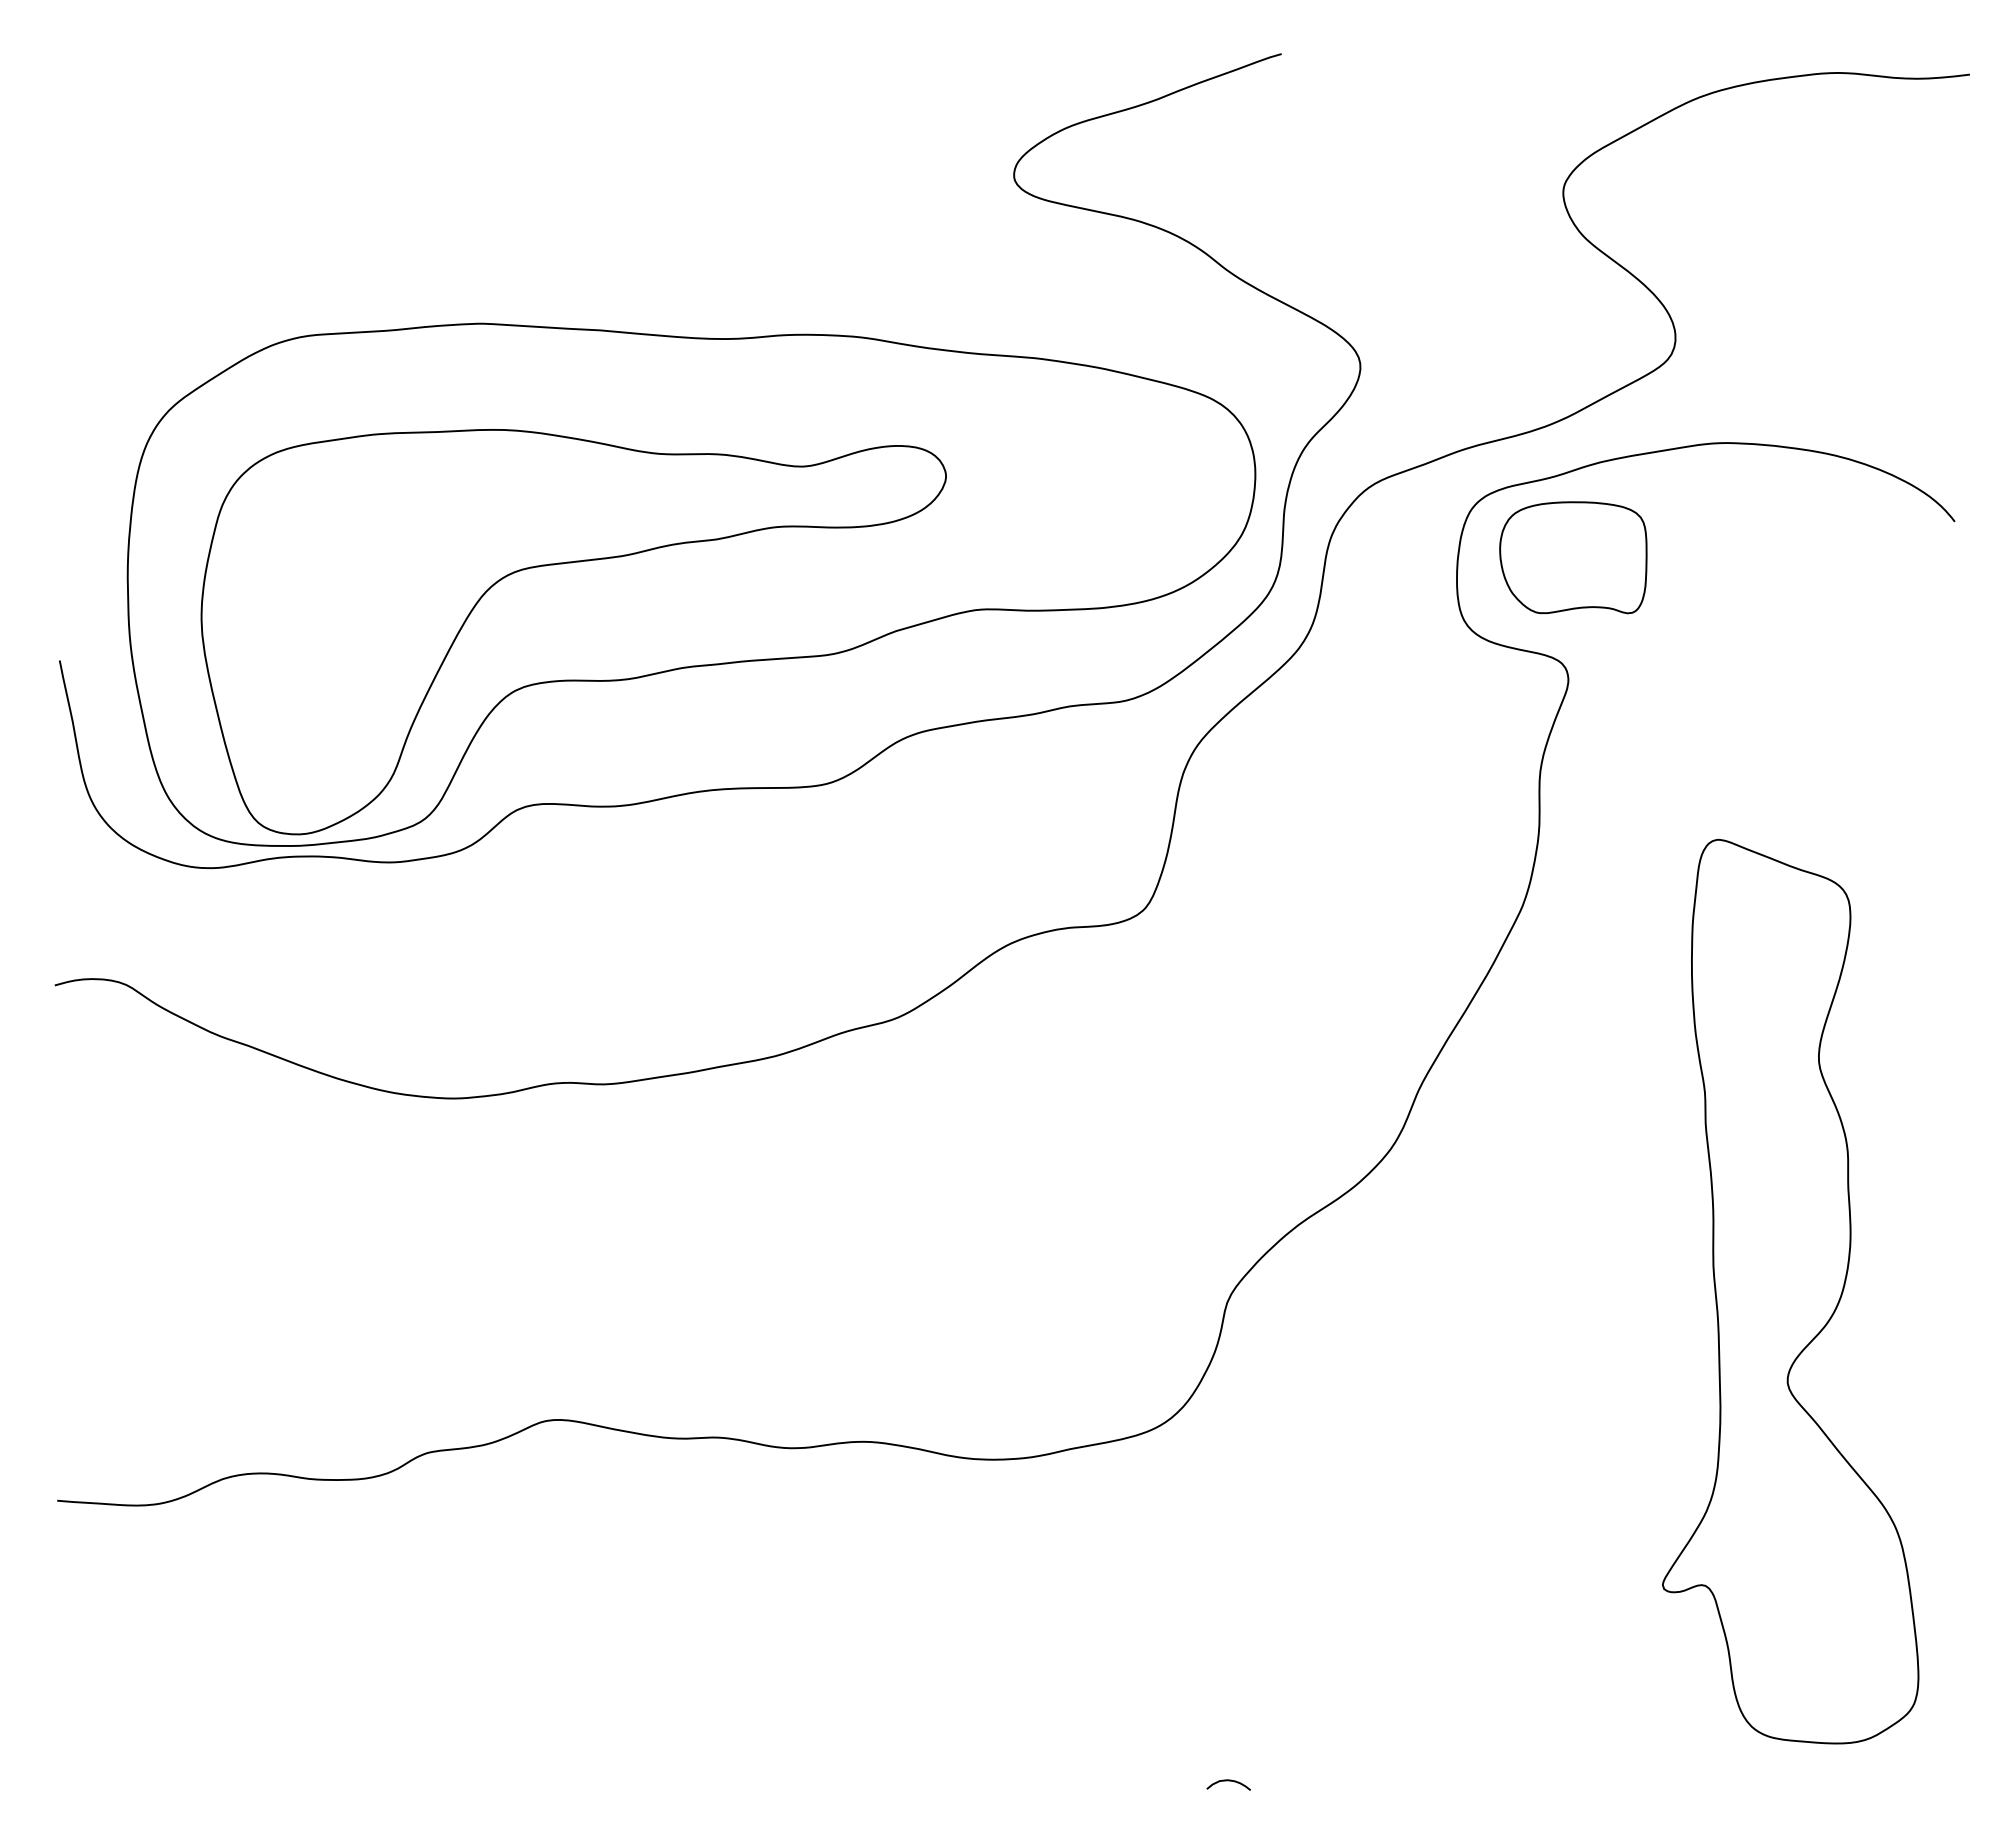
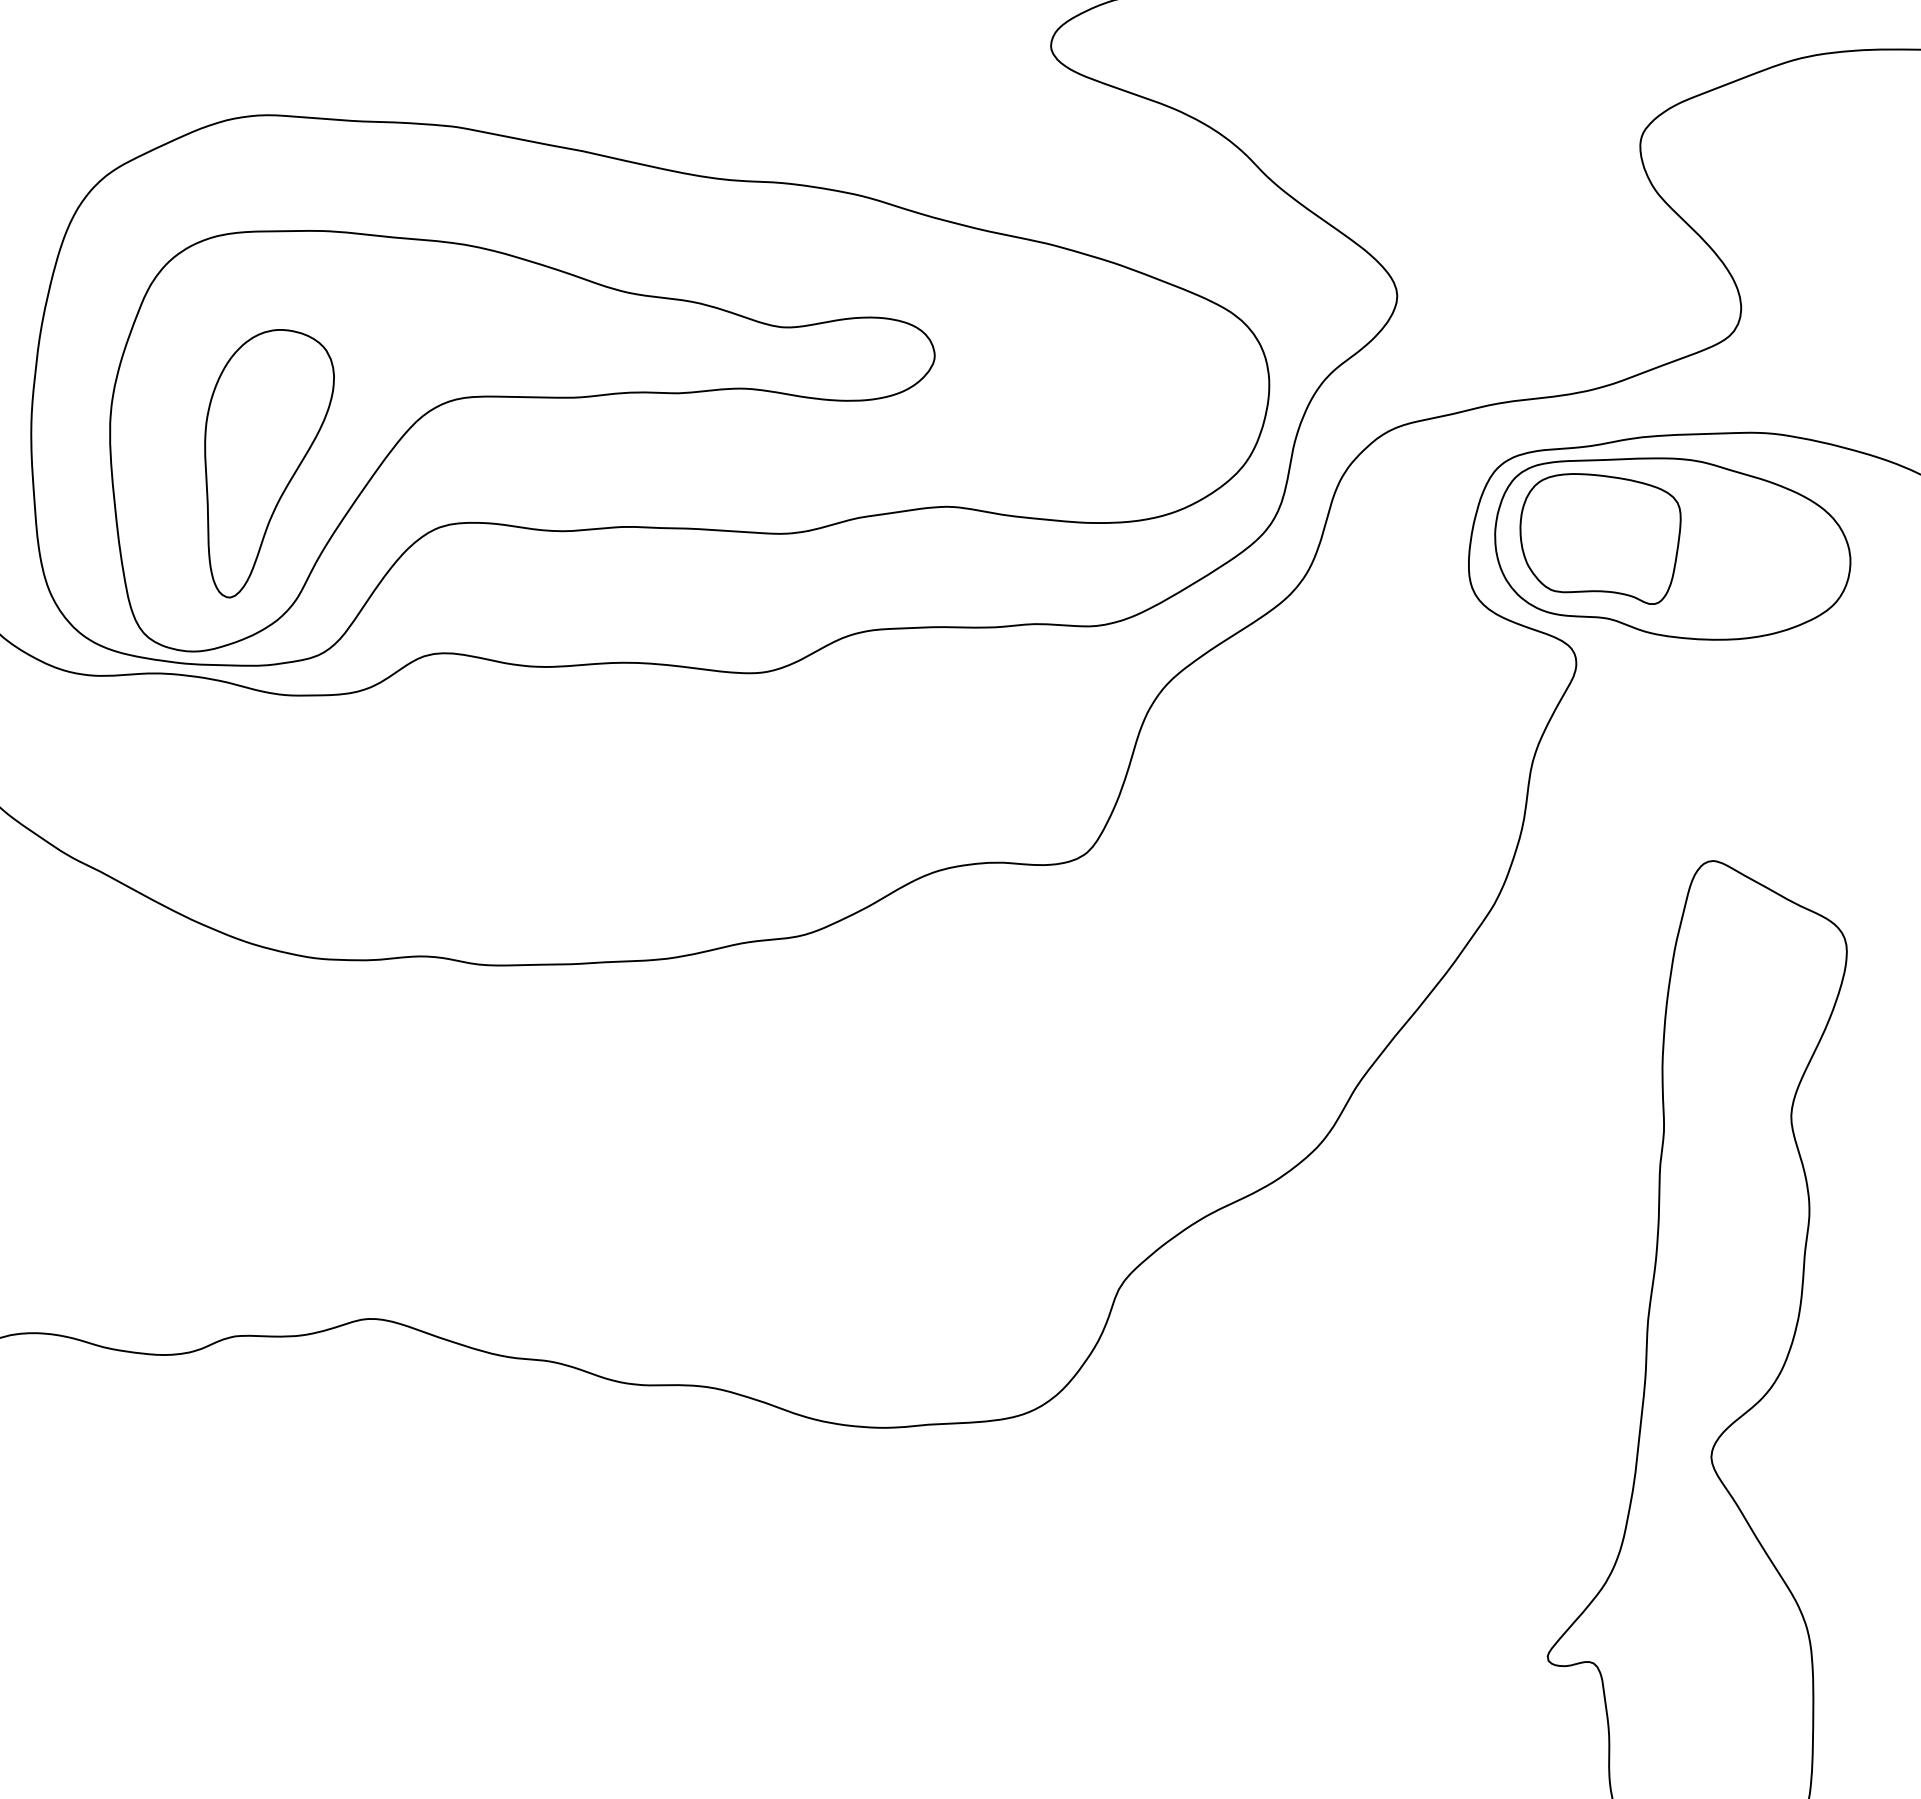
part: (1642, 558) -> (1673, 547), added
part: (345, 654) -> (261, 463), added

